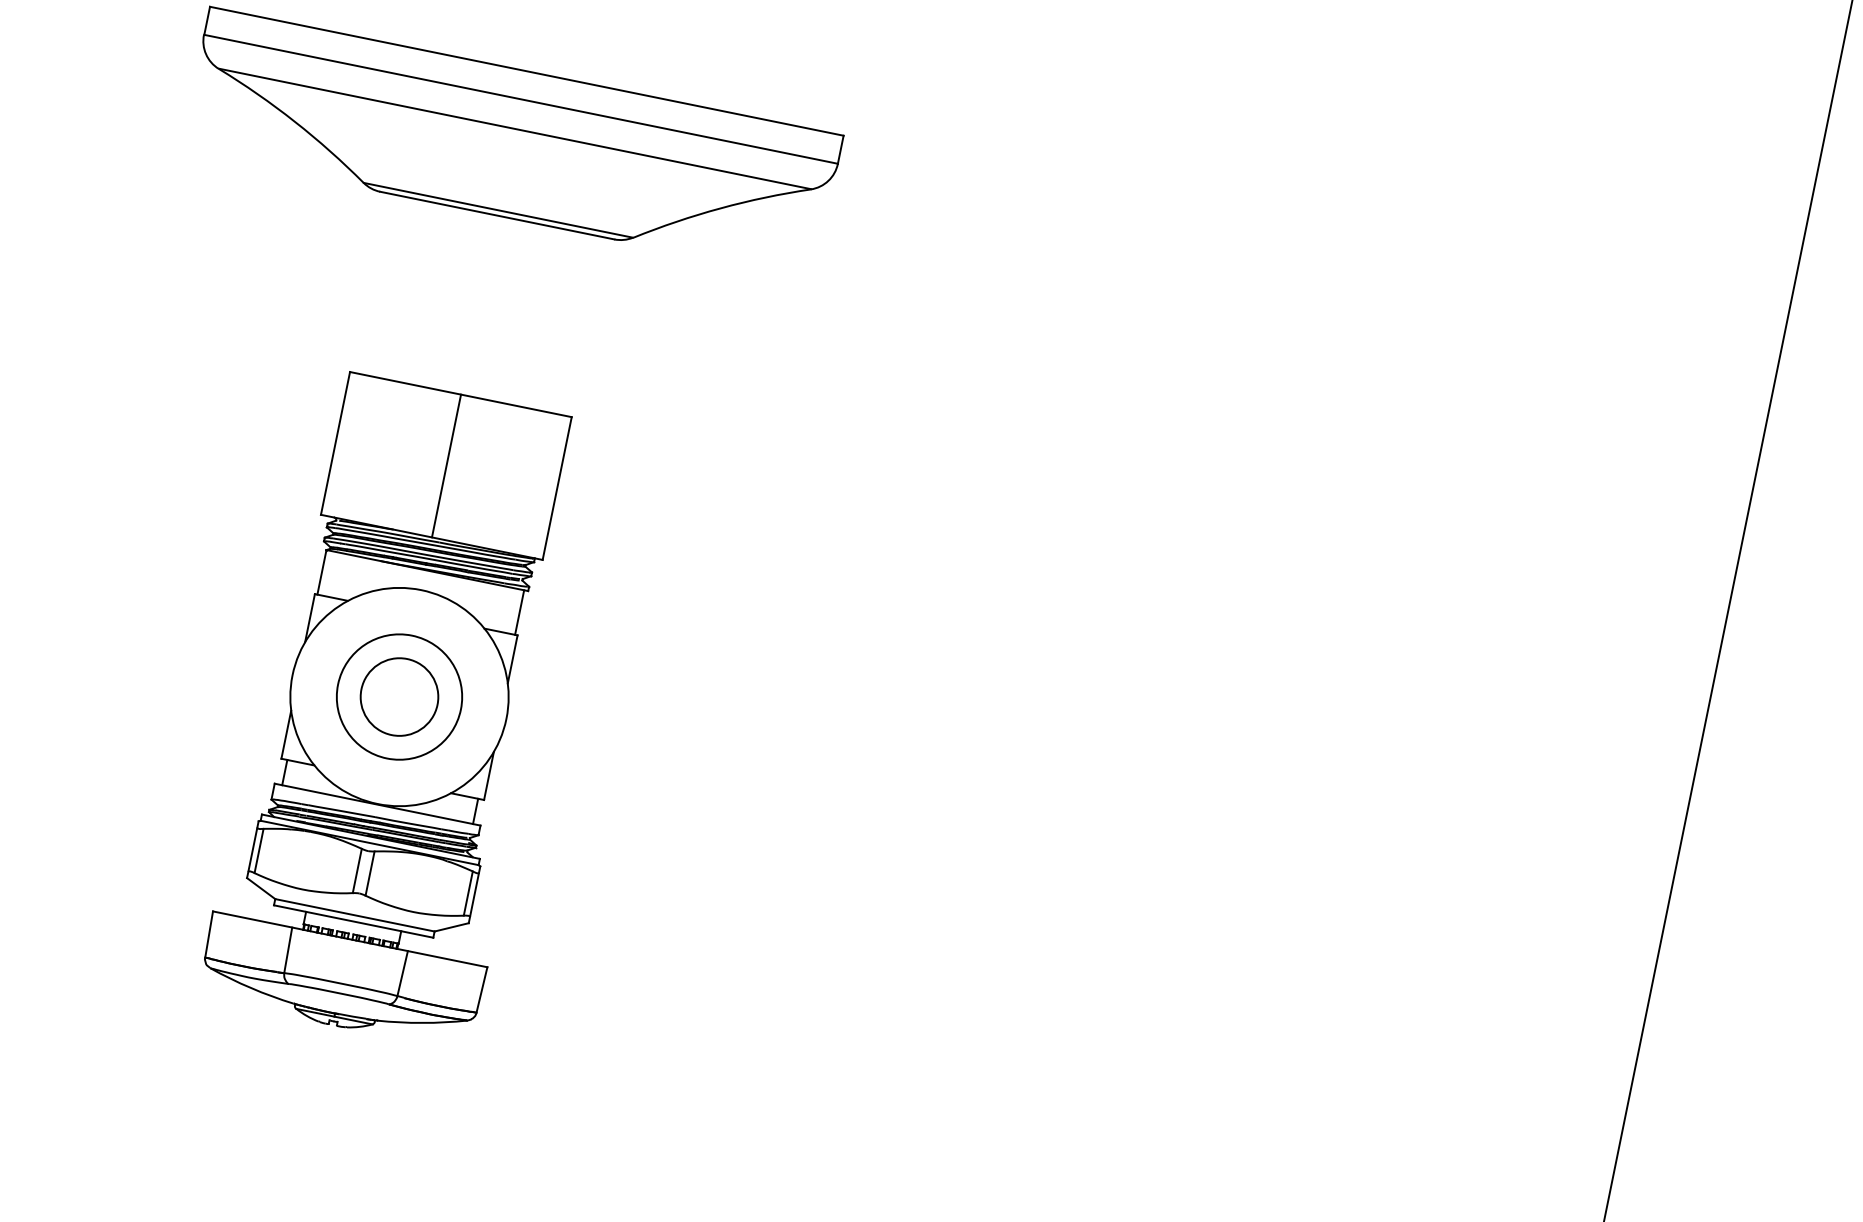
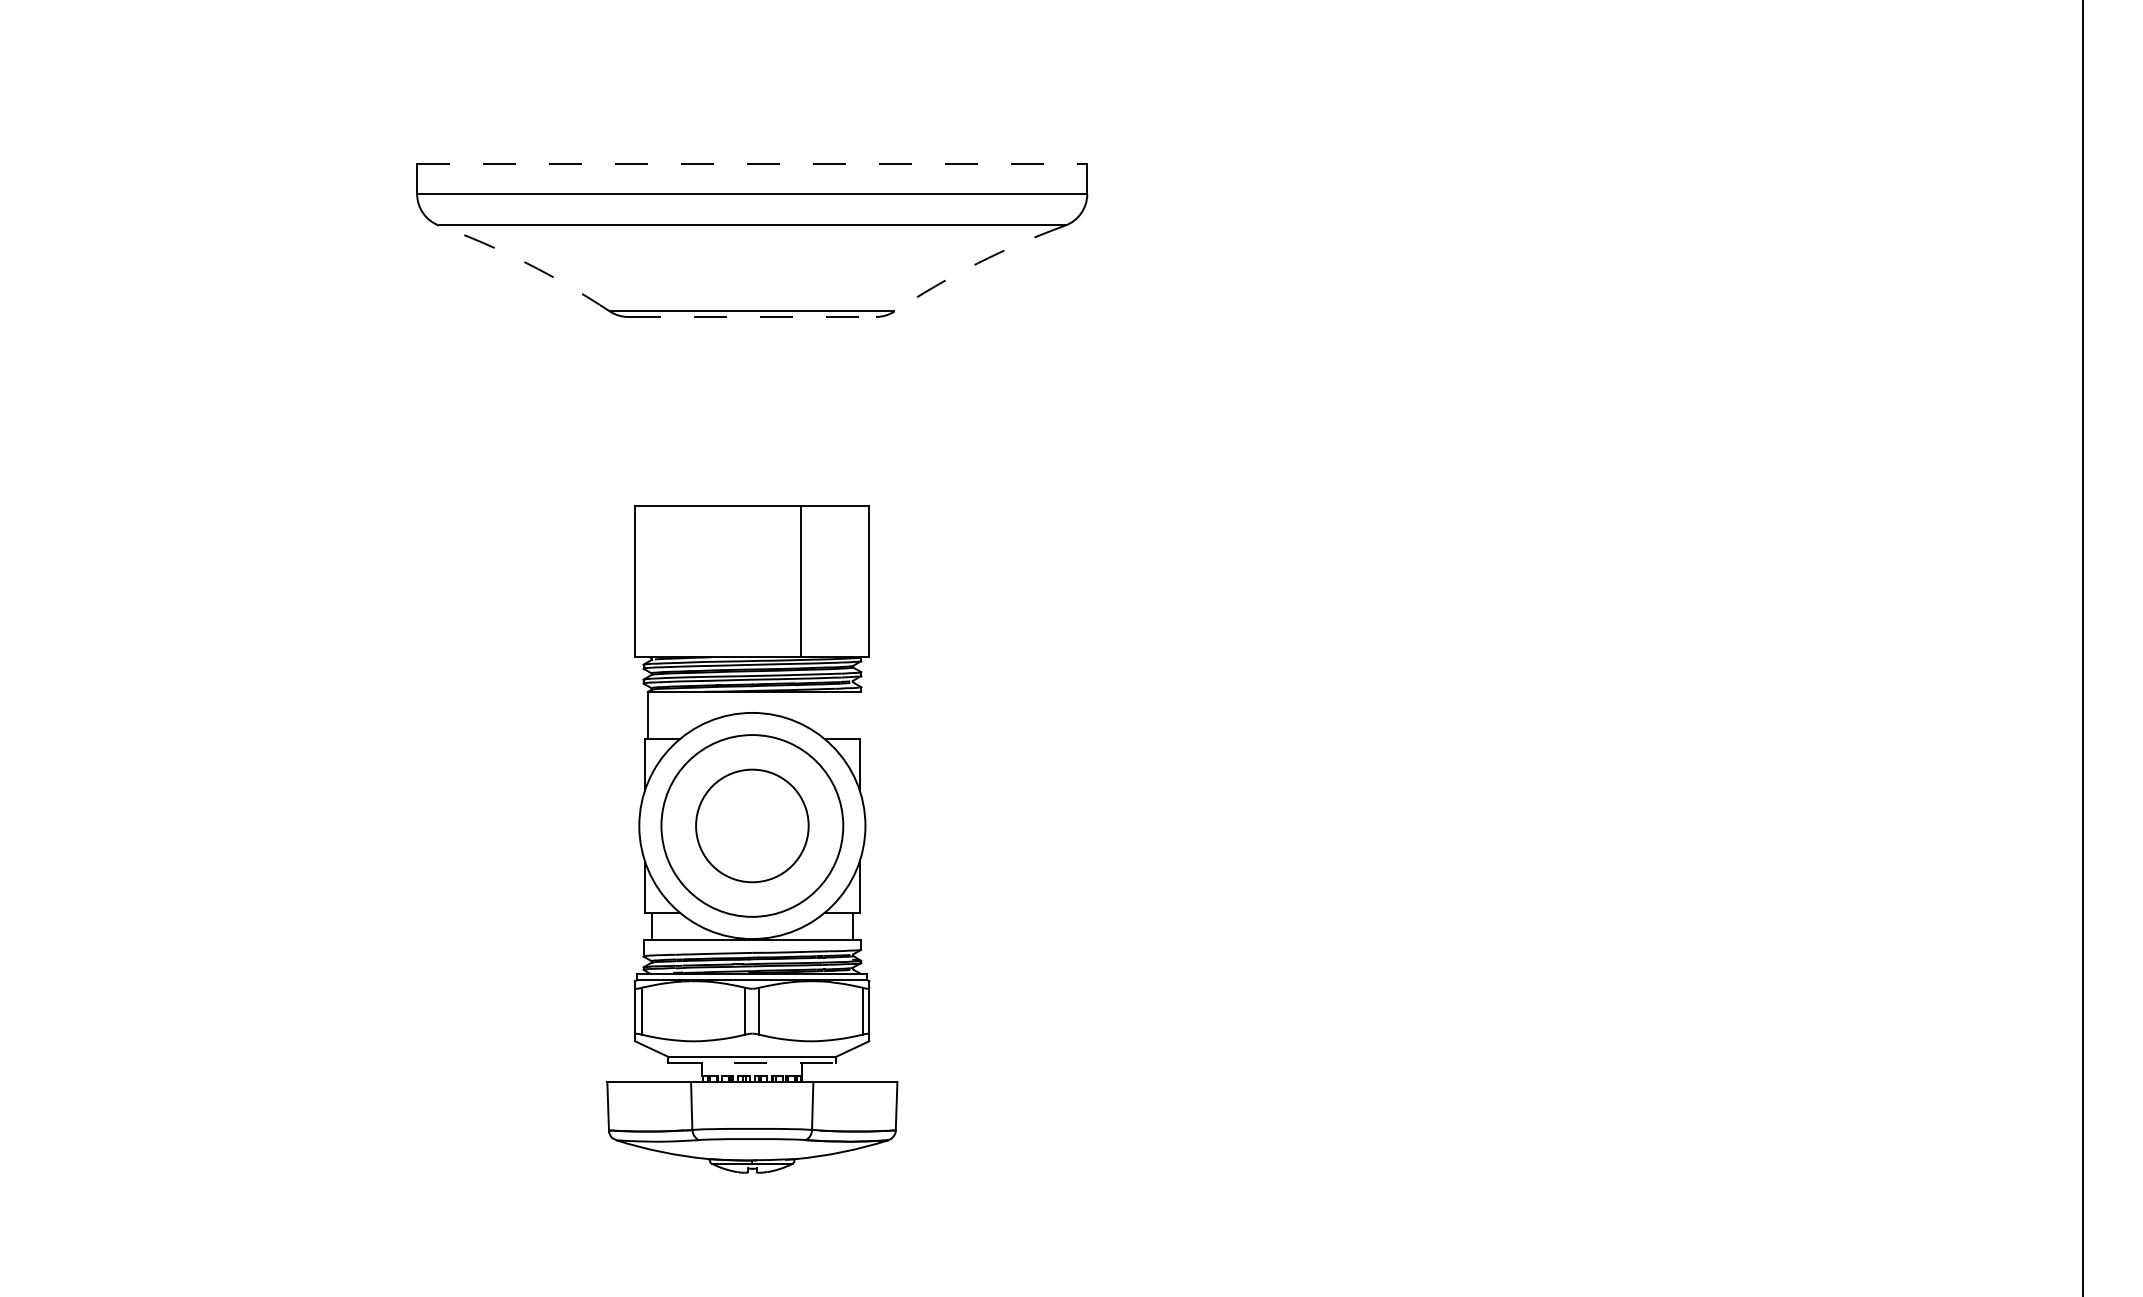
line: (526, 71) -> (752, 164), solid -> dashed
arc: (295, 121) -> (527, 263), solid -> dashed
arc: (720, 208) -> (977, 263), solid -> dashed
line: (497, 216) -> (752, 317), solid -> dashed
line: (446, 465) -> (801, 581), moved
line: (519, 611) -> (856, 714), removed
circle: (399, 696) -> (752, 825), size x1.4
circle: (399, 696) -> (752, 825), size x1.4
line: (353, 921) -> (752, 1063), solid -> dashed

